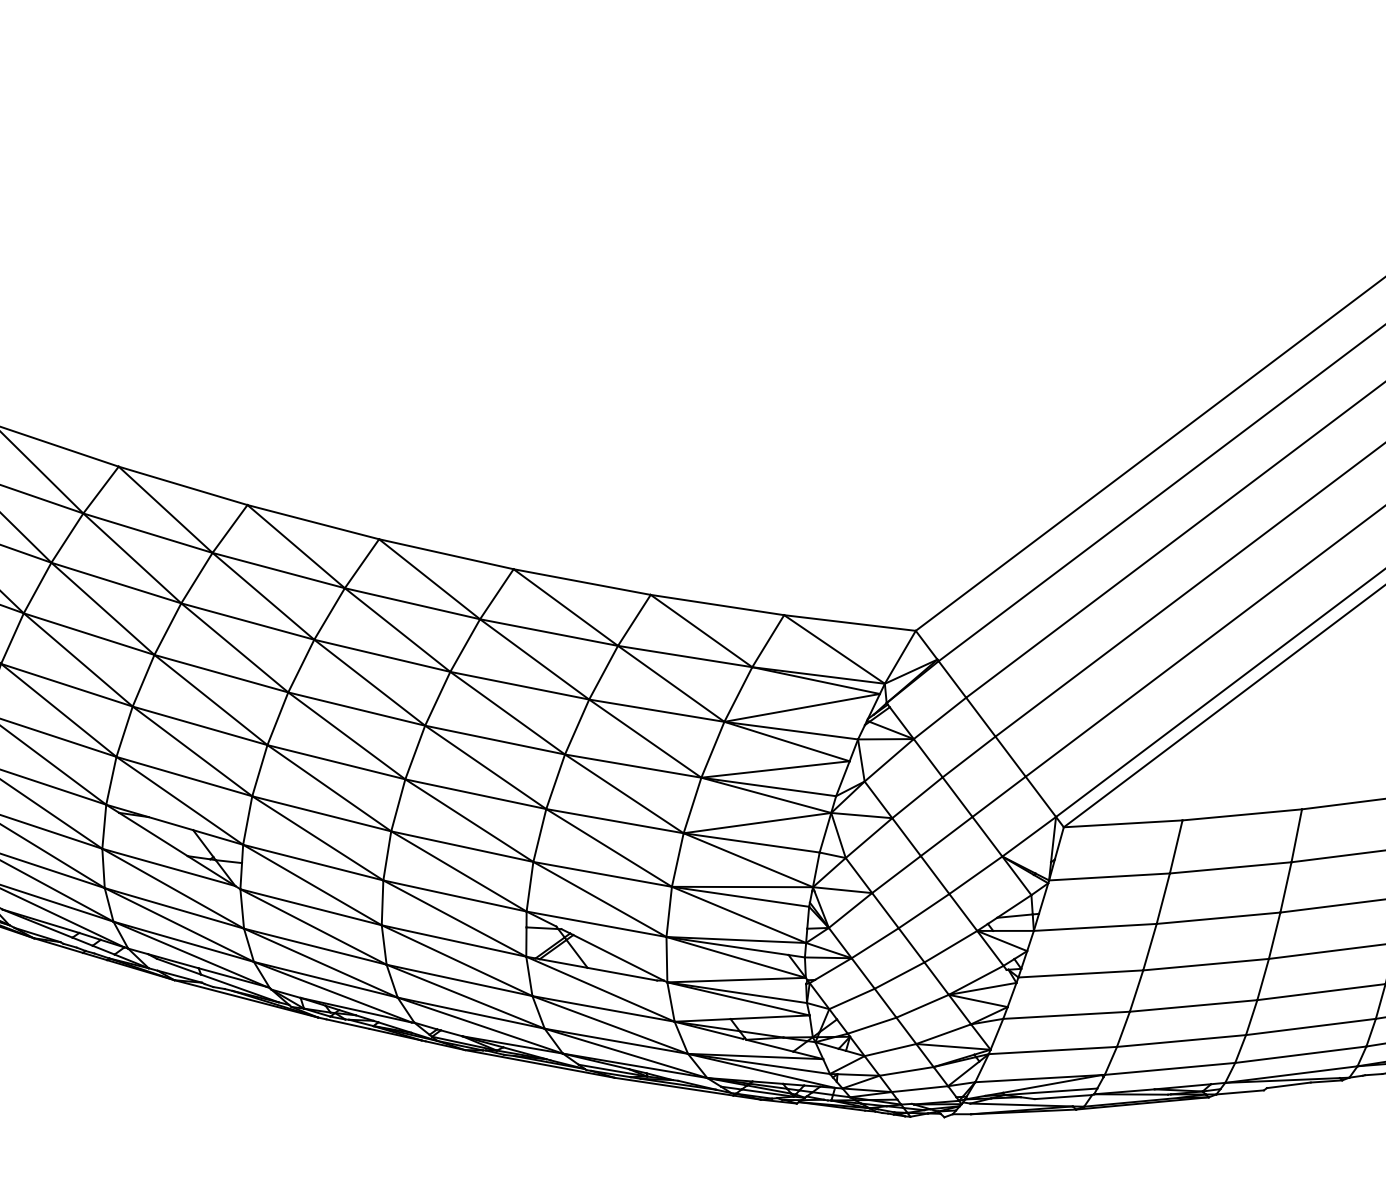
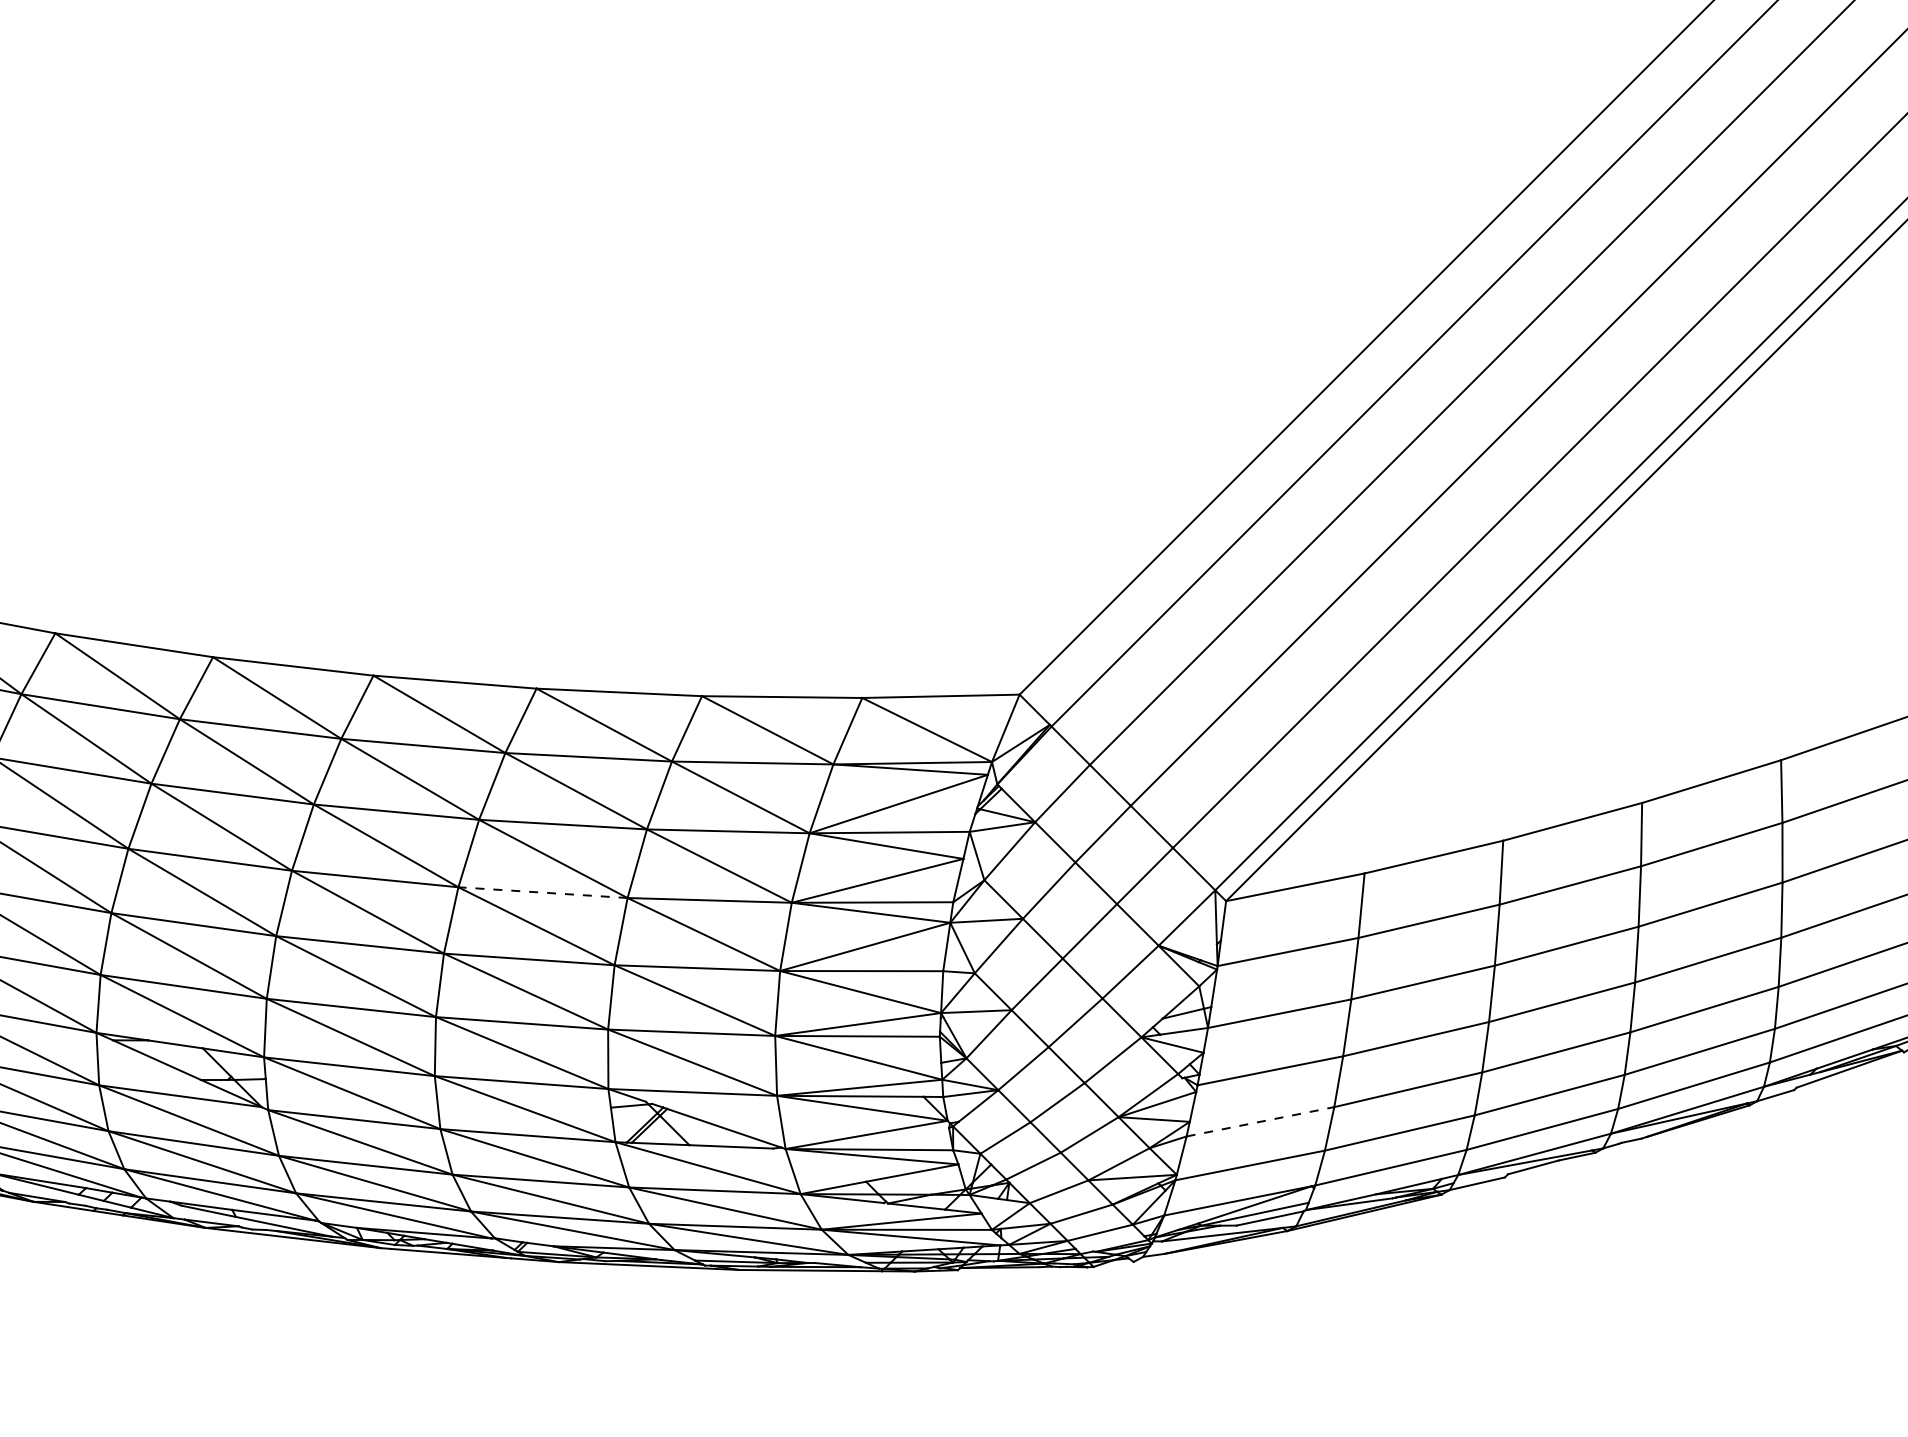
line: (495, 740) -> (543, 892), solid -> dashed
line: (1066, 1015) -> (1260, 1121), solid -> dashed

